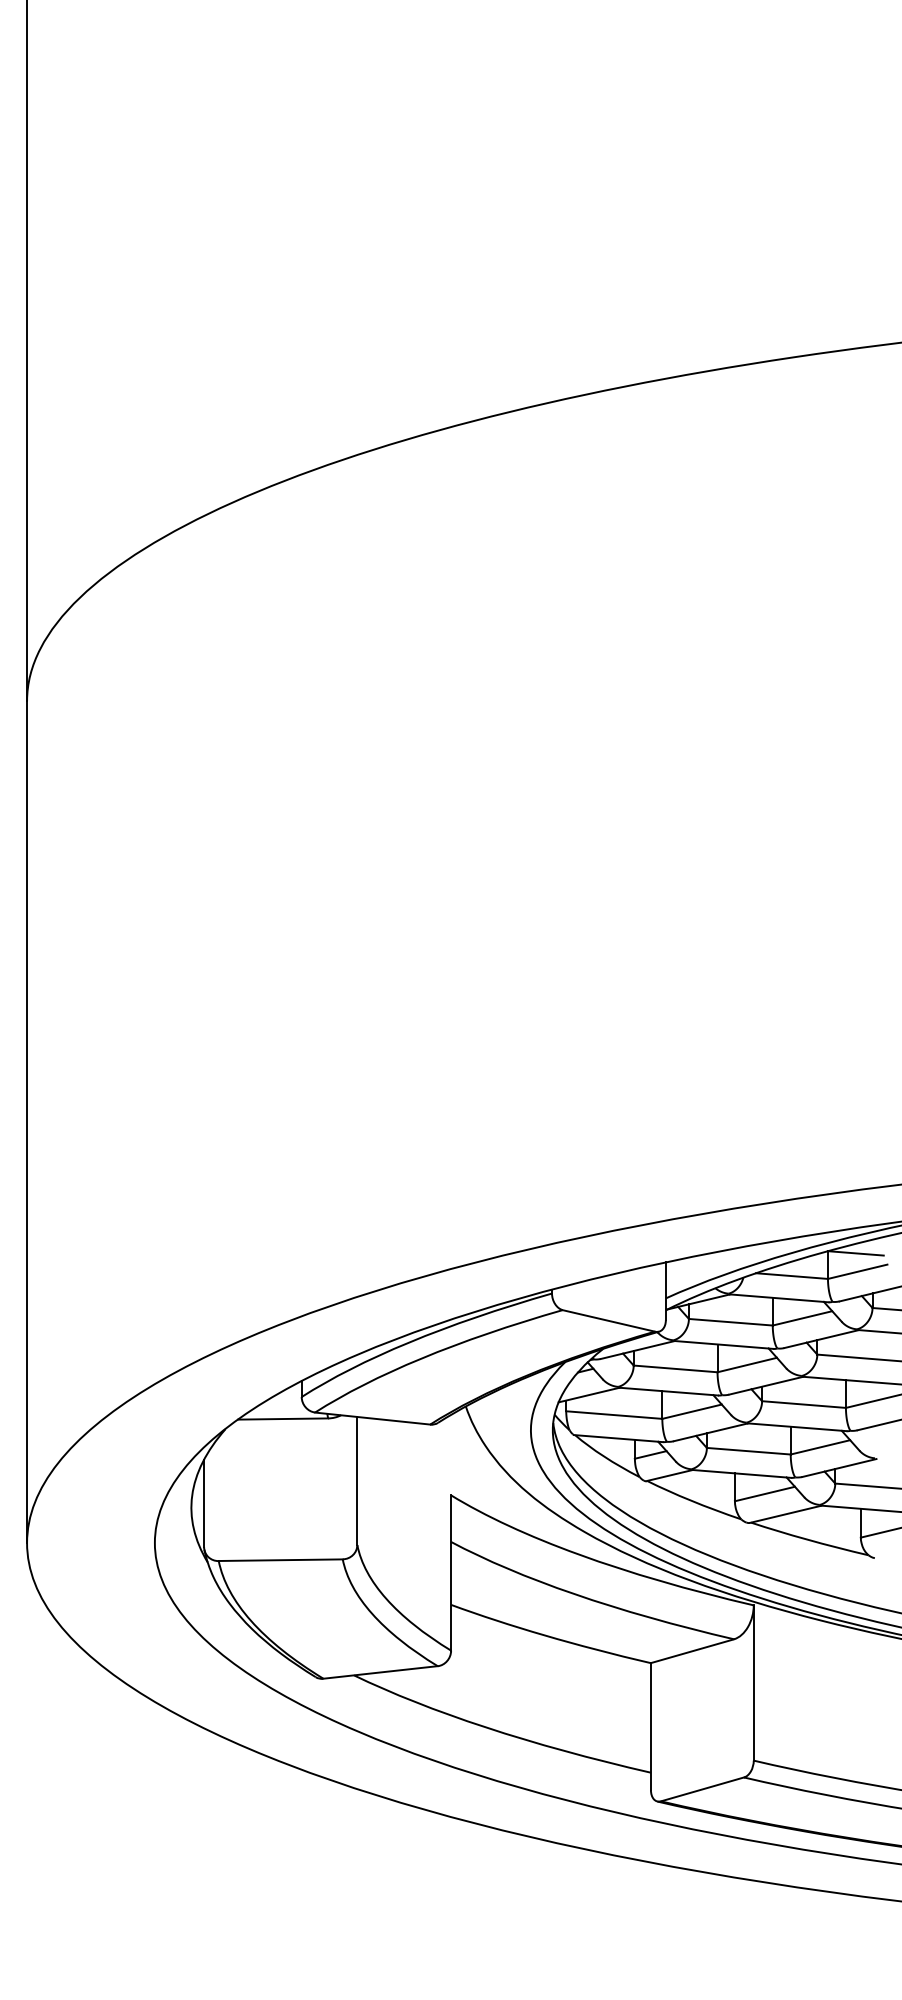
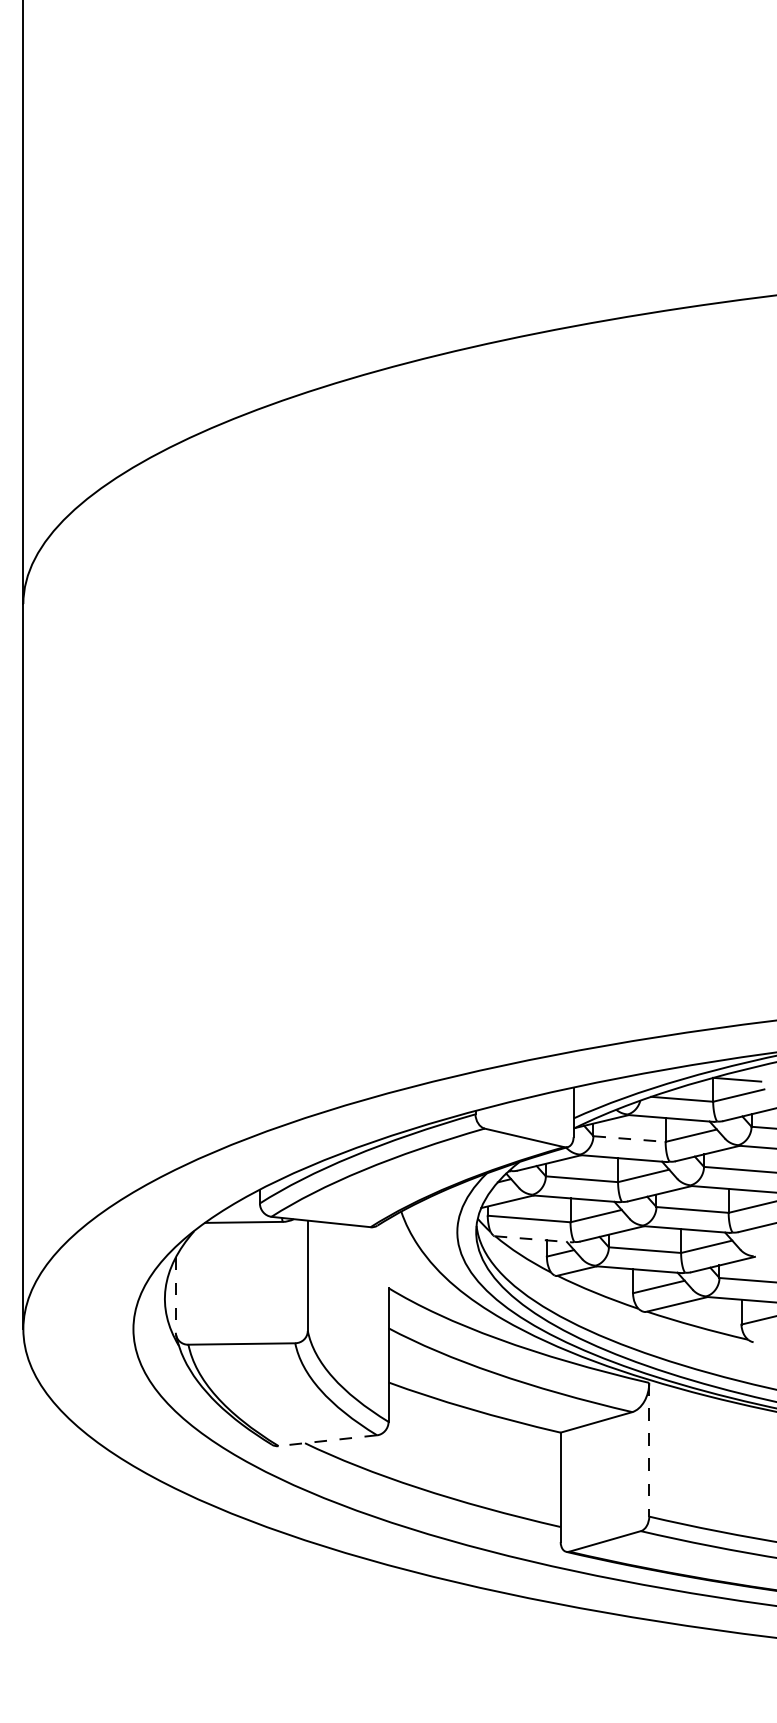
line: (731, 1322) -> (630, 1139), solid -> dashed
line: (619, 1438) -> (533, 1239), solid -> dashed
line: (204, 1503) -> (176, 1295), solid -> dashed
line: (380, 1672) -> (327, 1440), solid -> dashed
line: (753, 1683) -> (649, 1450), solid -> dashed

